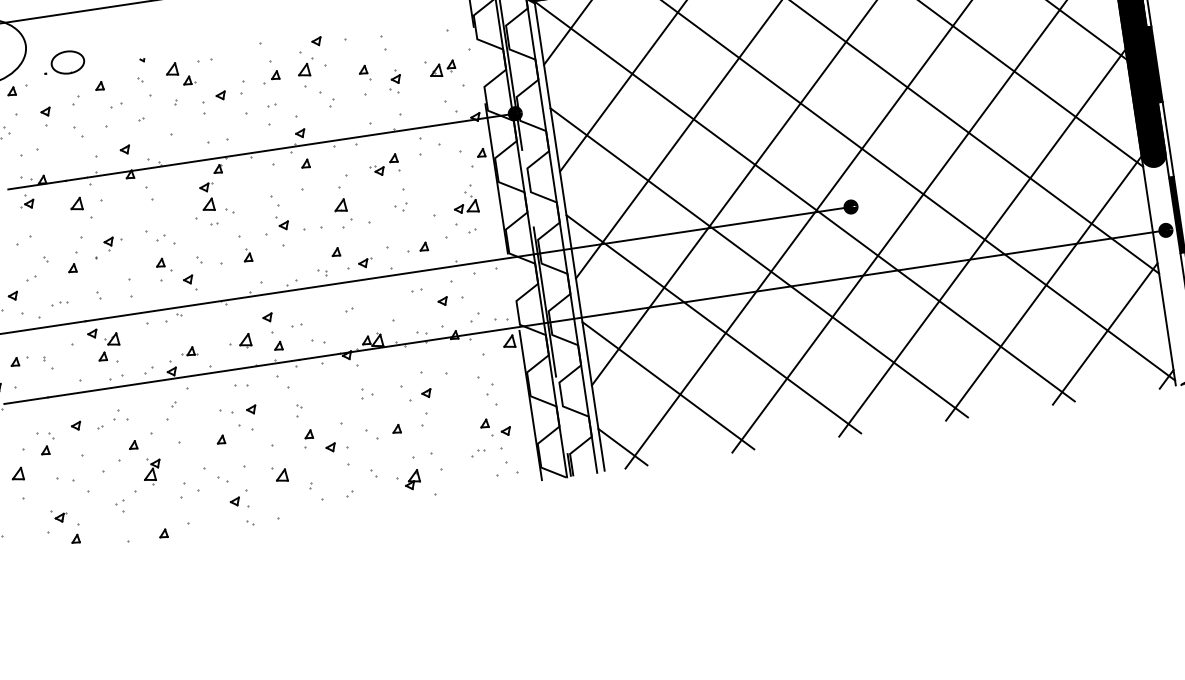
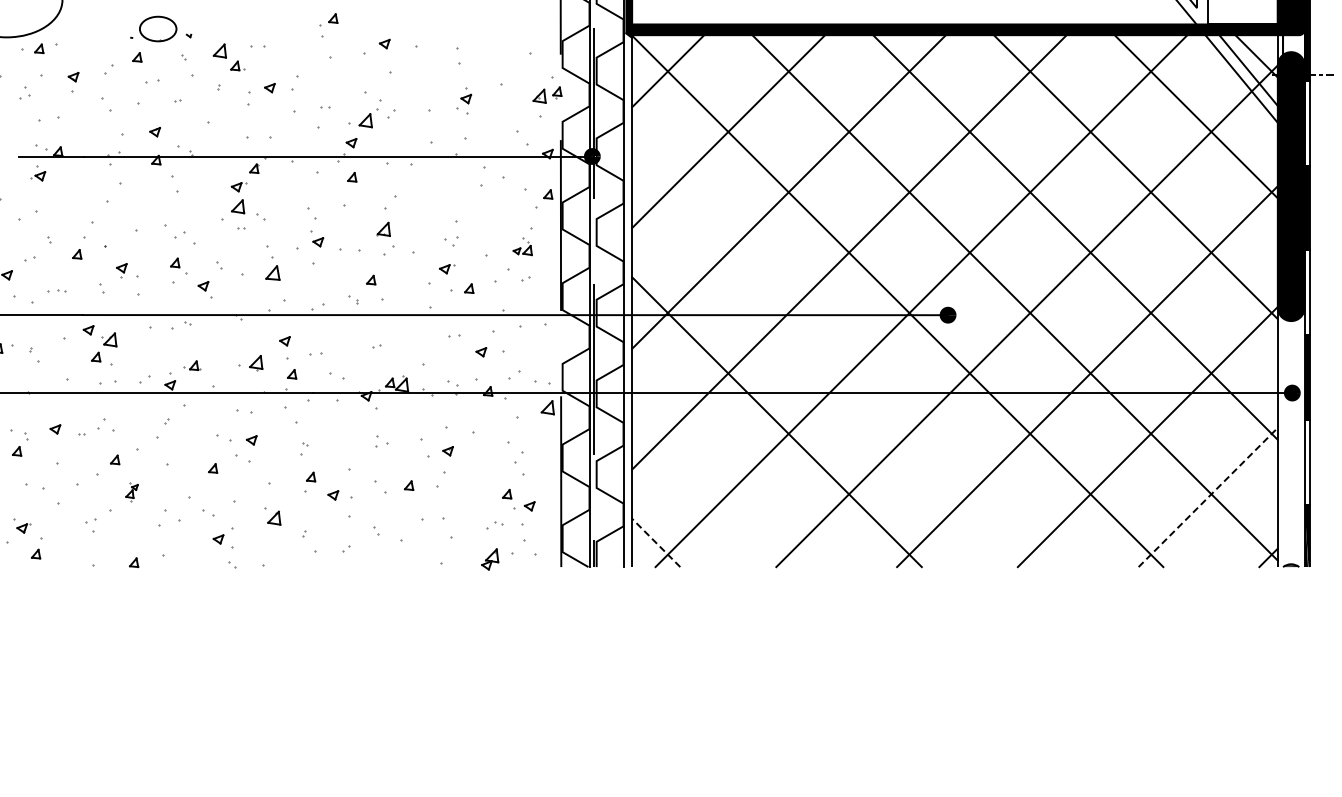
part: (63, 62) -> (153, 28), moved
part: (306, 68) -> (368, 118), moved
part: (442, 68) -> (547, 94), moved
part: (364, 72) -> (432, 86), removed
part: (271, 76) -> (328, 19), moved
part: (383, 164) -> (438, 191), removed
part: (465, 202) -> (522, 246), size x0.7
part: (76, 203) -> (92, 183), removed
part: (108, 244) -> (121, 270), moved
part: (248, 254) -> (273, 268), size x1.6
line: (759, 262) -> (837, 361), removed
part: (365, 263) -> (447, 269), moved
line: (1105, 333) -> (1208, 497), solid -> dashed
line: (668, 385) -> (716, 482), removed
line: (622, 446) -> (655, 542), solid -> dashed
part: (151, 470) -> (131, 491), size x0.6
part: (412, 479) -> (490, 559), moved

